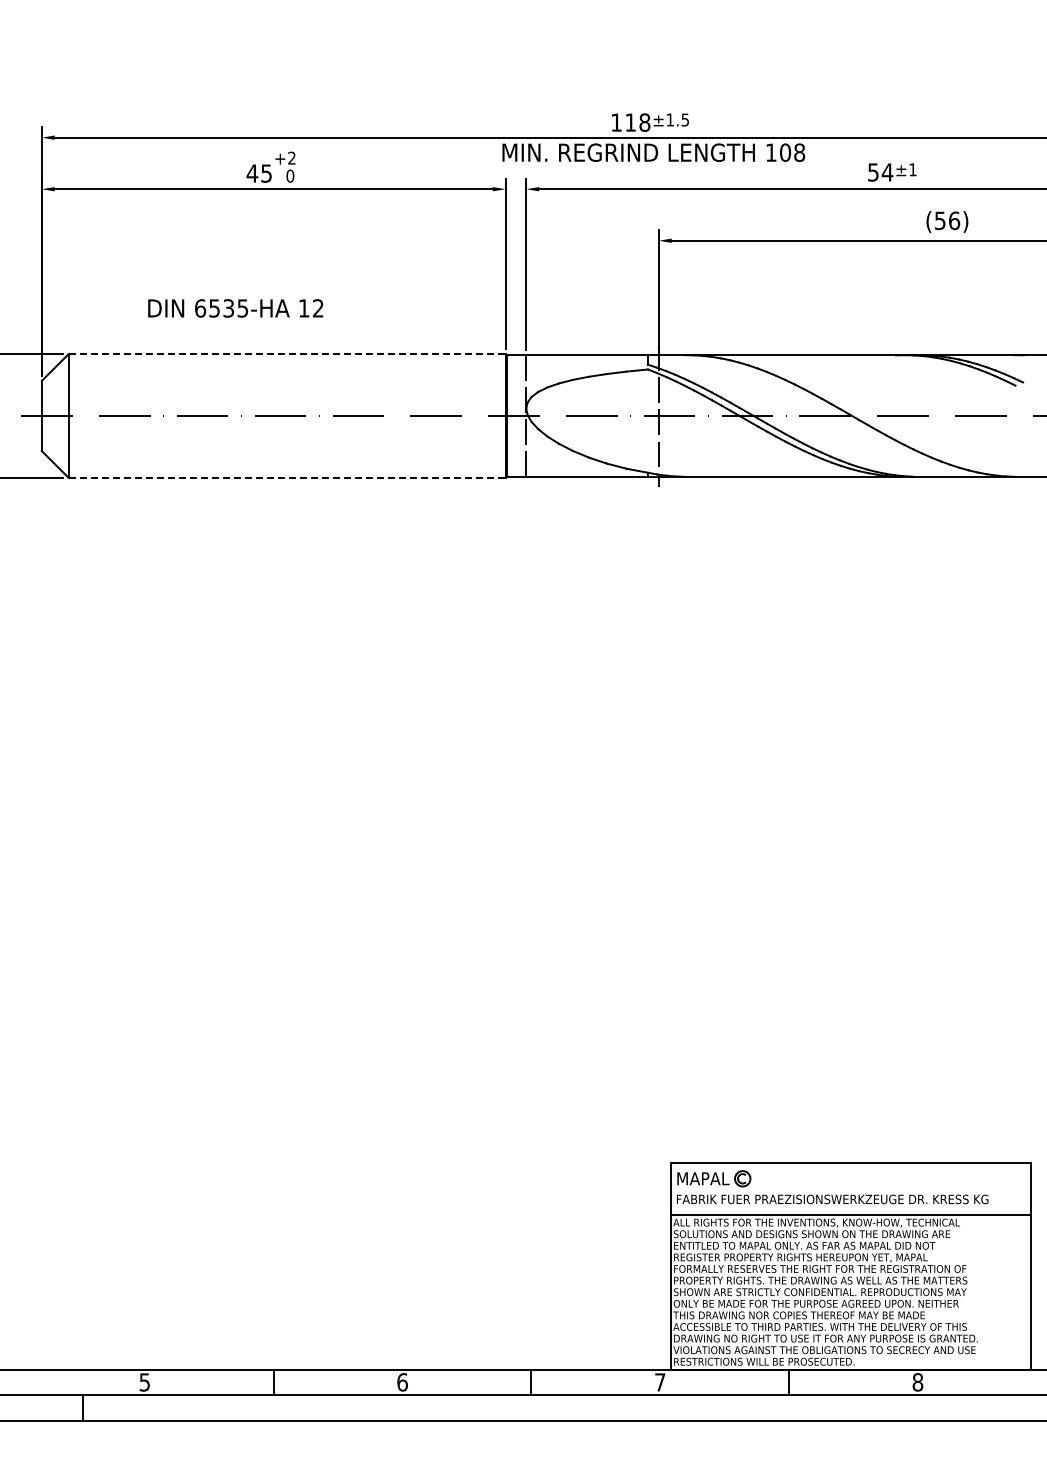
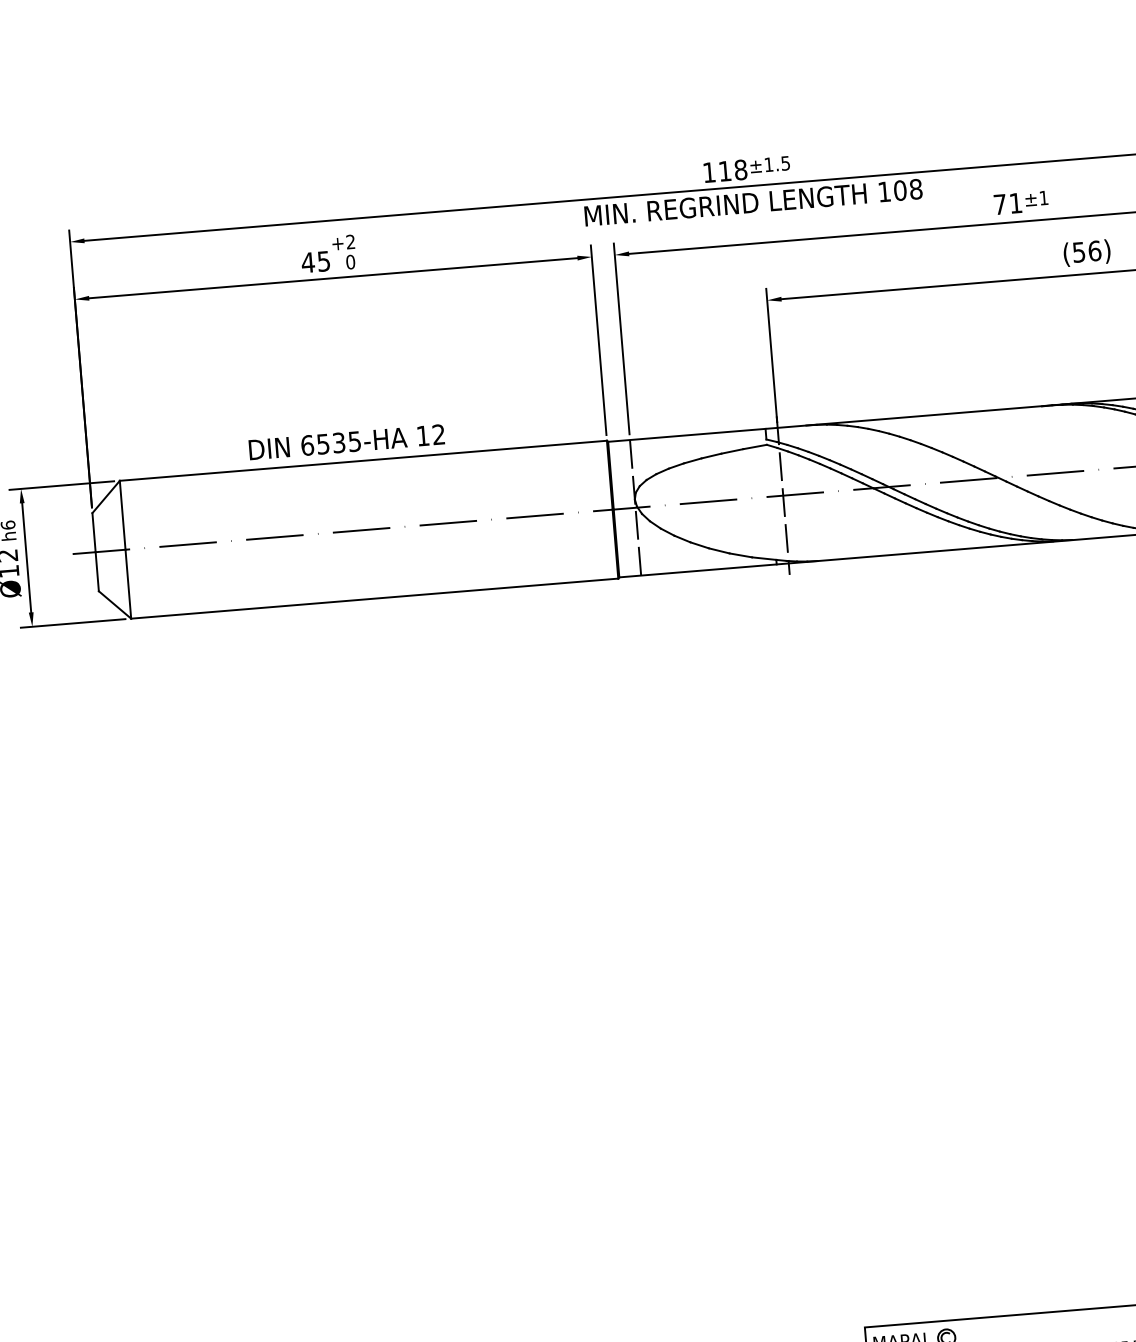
text: (880, 172) -> (1008, 203), 54 -> 71
text: (235, 308) -> (346, 442), moved
line: (287, 354) -> (363, 461), dashed -> solid
line: (287, 477) -> (375, 598), dashed -> solid

